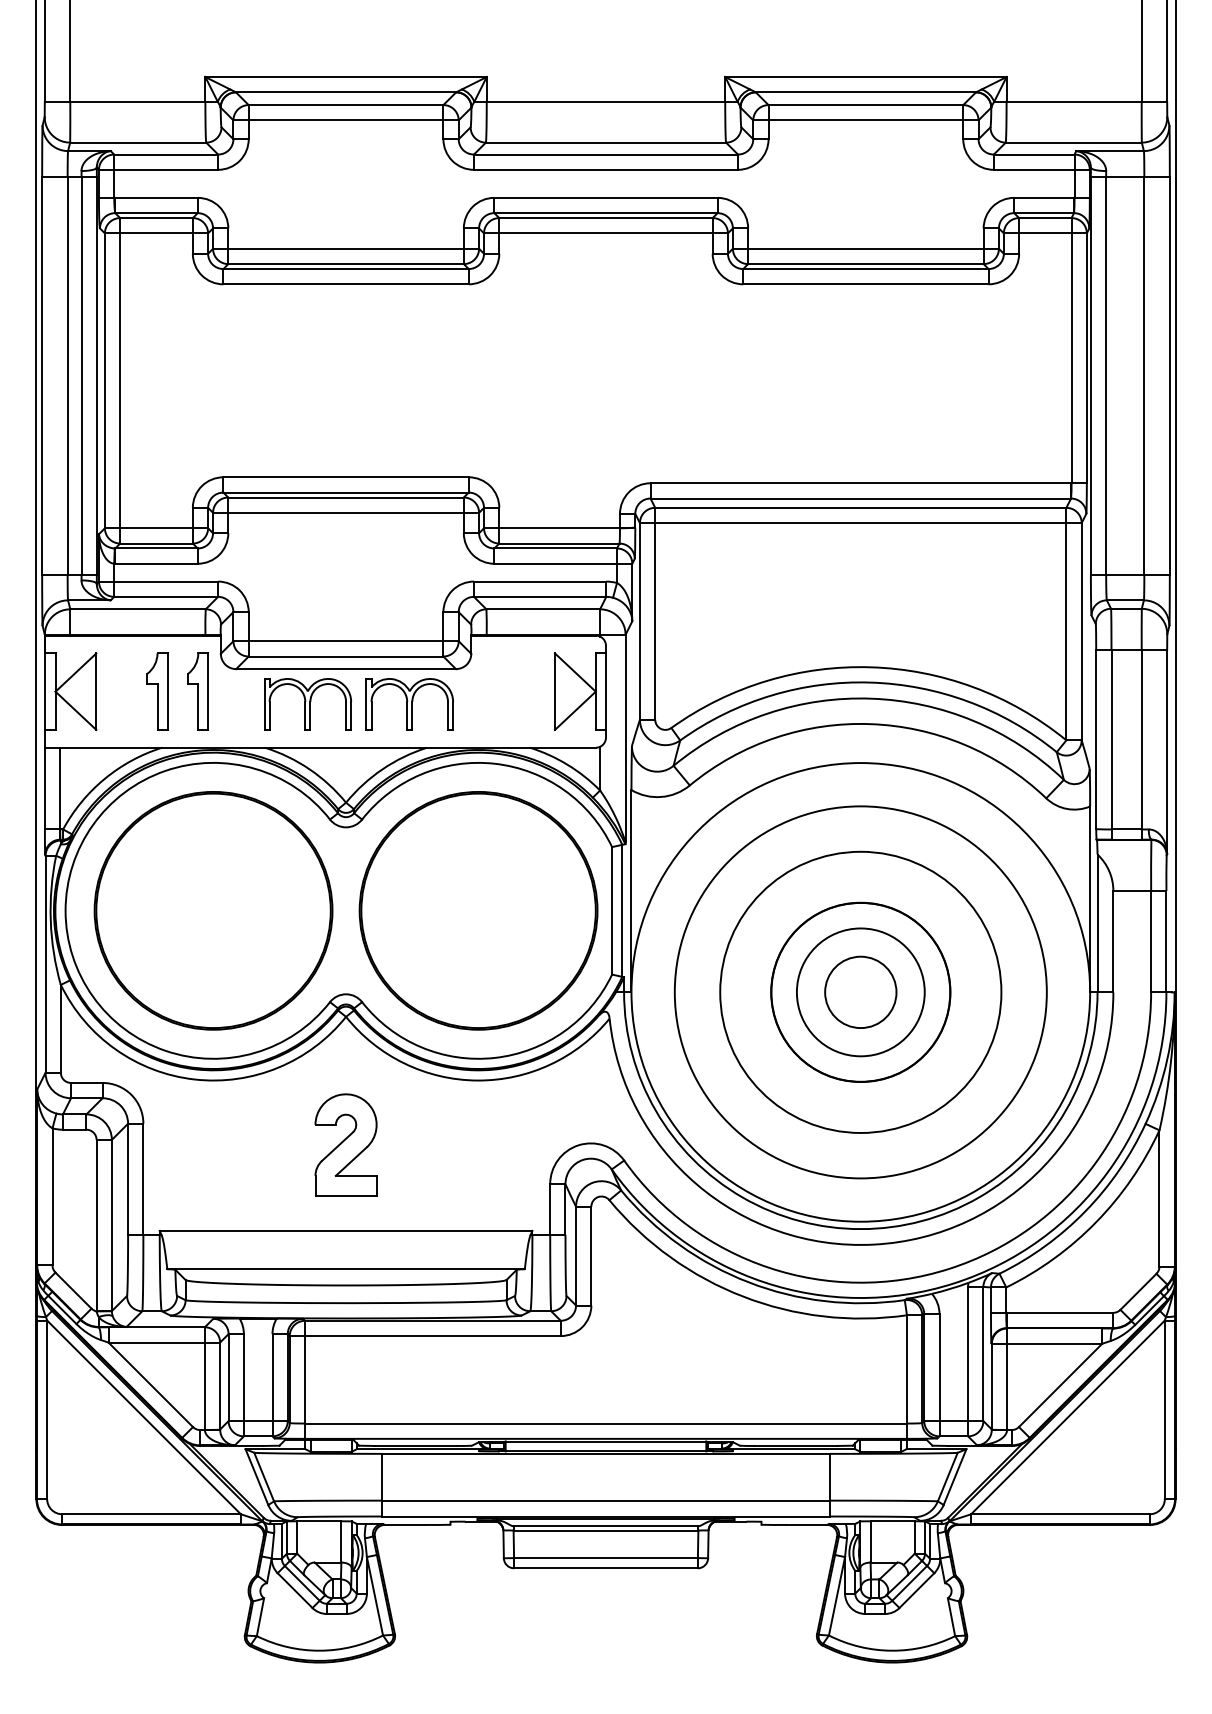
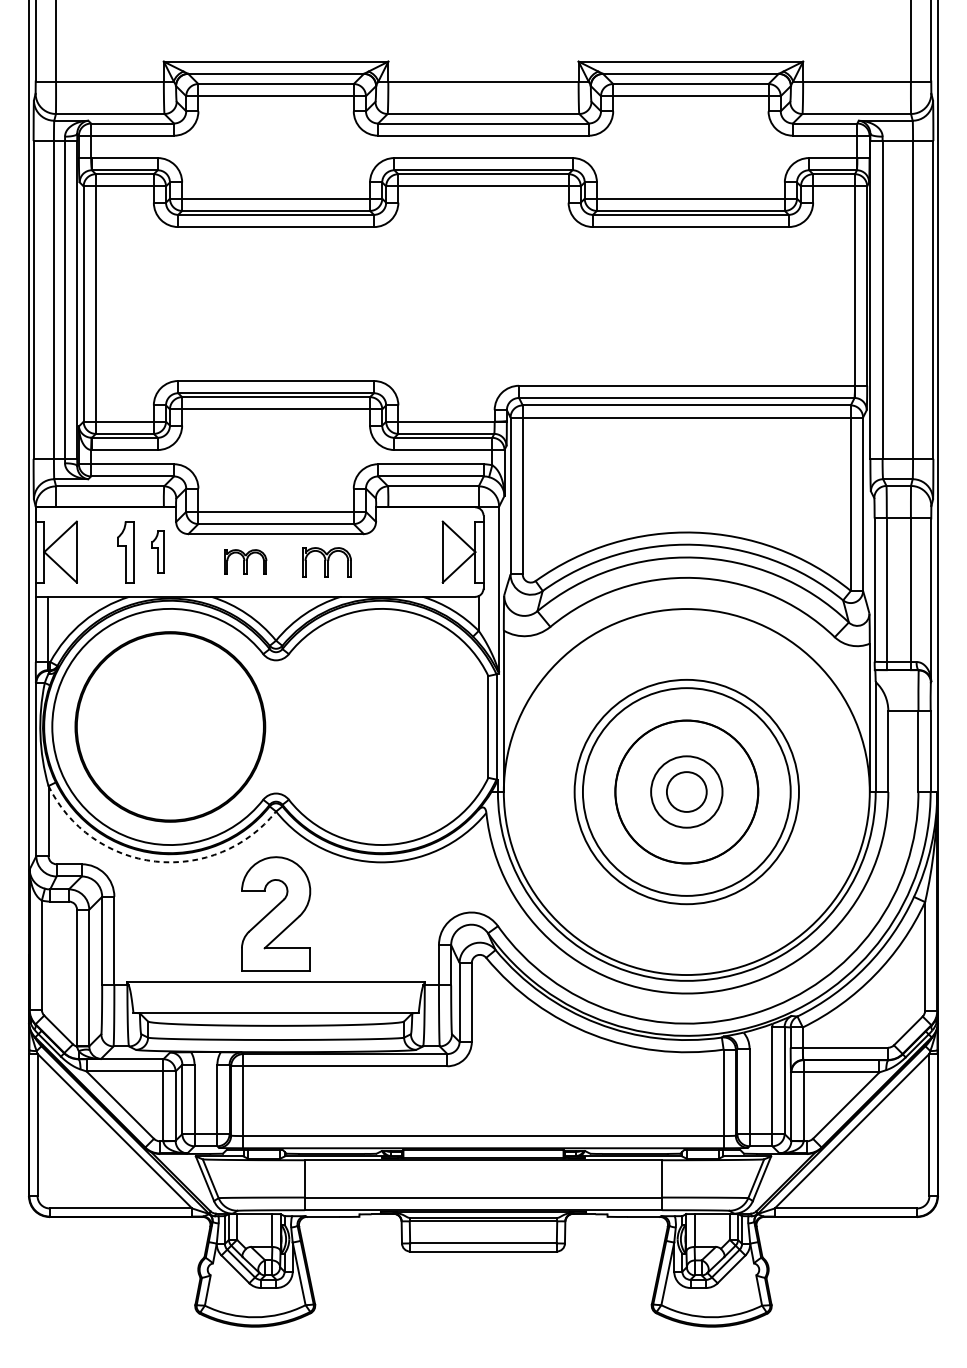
part: (197, 691) -> (157, 551), size x0.7
part: (307, 704) -> (245, 562), size x0.6
part: (409, 704) -> (326, 562), size x0.7
part: (478, 910) -> (381, 726), removed
circle: (860, 992) -> (686, 792), size x0.7
circle: (860, 992) -> (686, 792), size x0.7
circle: (860, 992) -> (686, 792), size x0.7
arc: (194, 1079) -> (155, 861), solid -> dashed
part: (345, 1144) -> (275, 913), size x1.4

